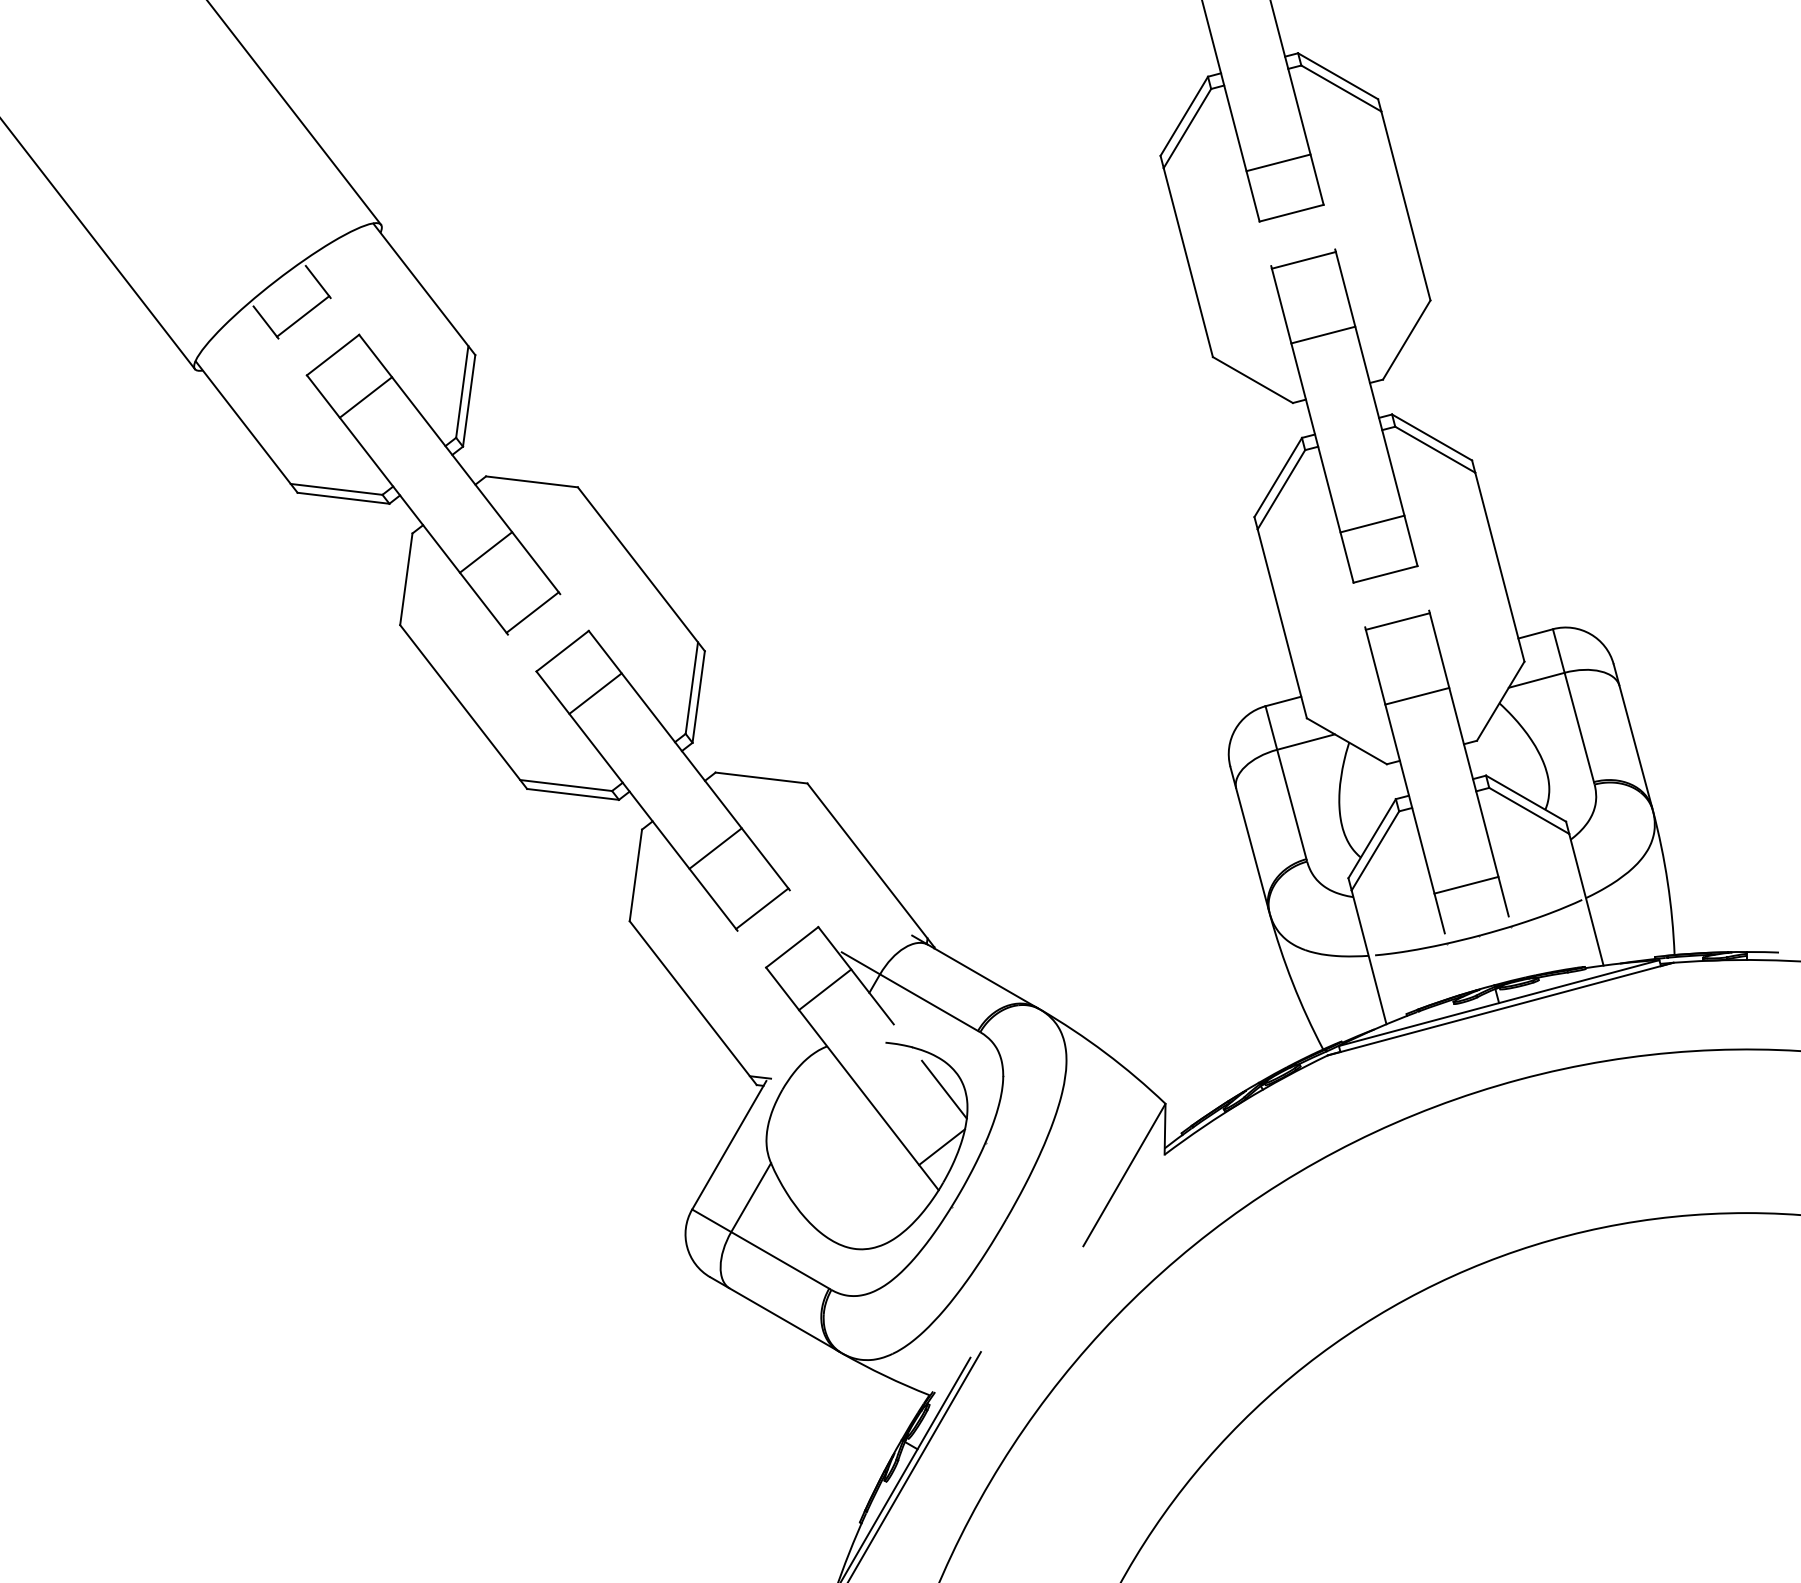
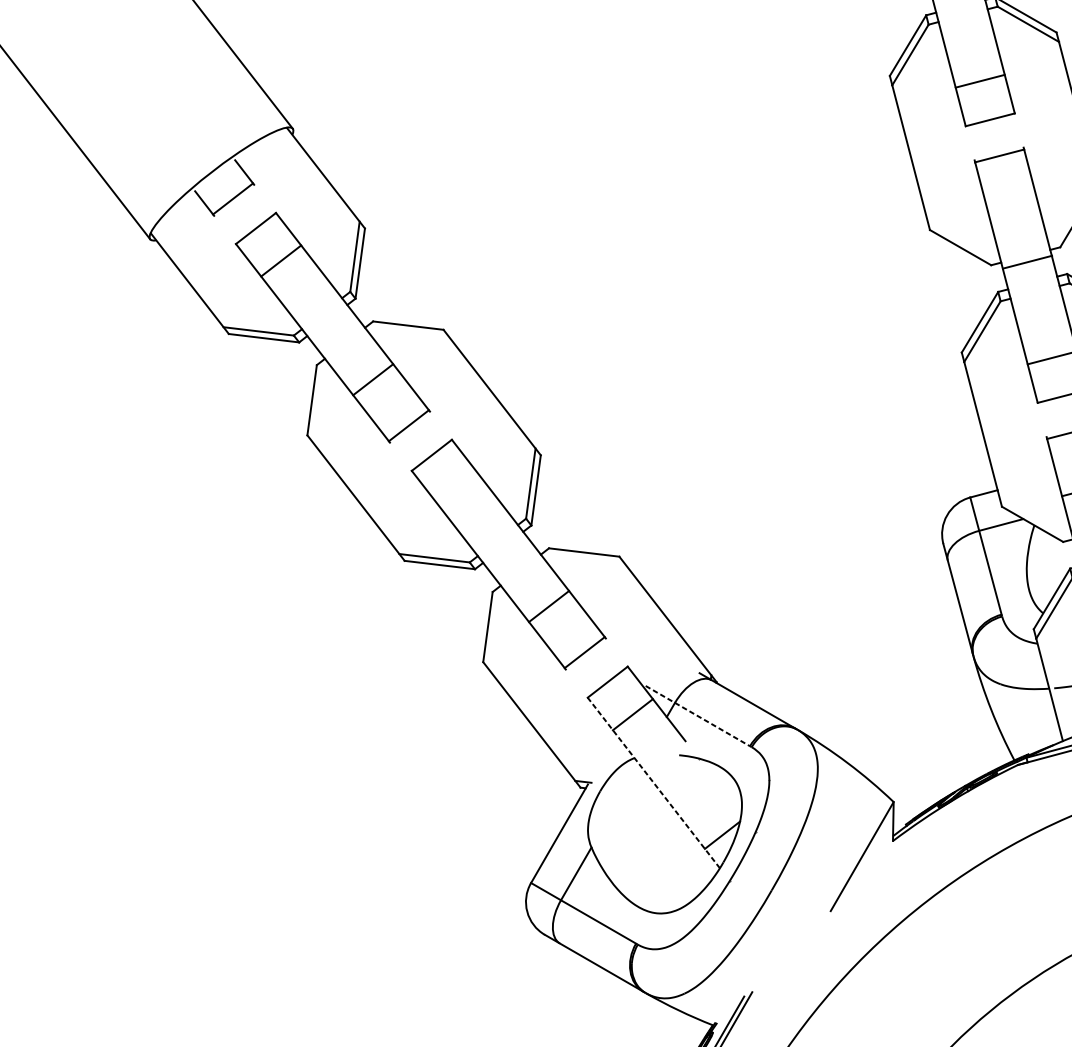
line: (1323, 334) -> (1027, 261), moved
line: (595, 693) -> (457, 487), removed
line: (909, 991) -> (697, 716), solid -> dashed
line: (852, 1078) -> (653, 782), solid -> dashed
line: (944, 1089) -> (724, 791), removed

